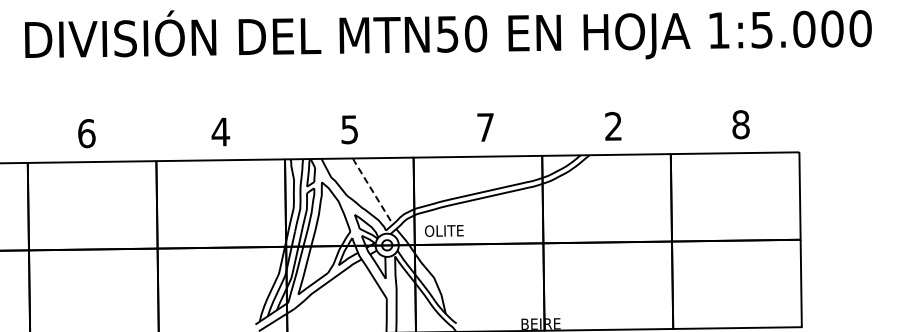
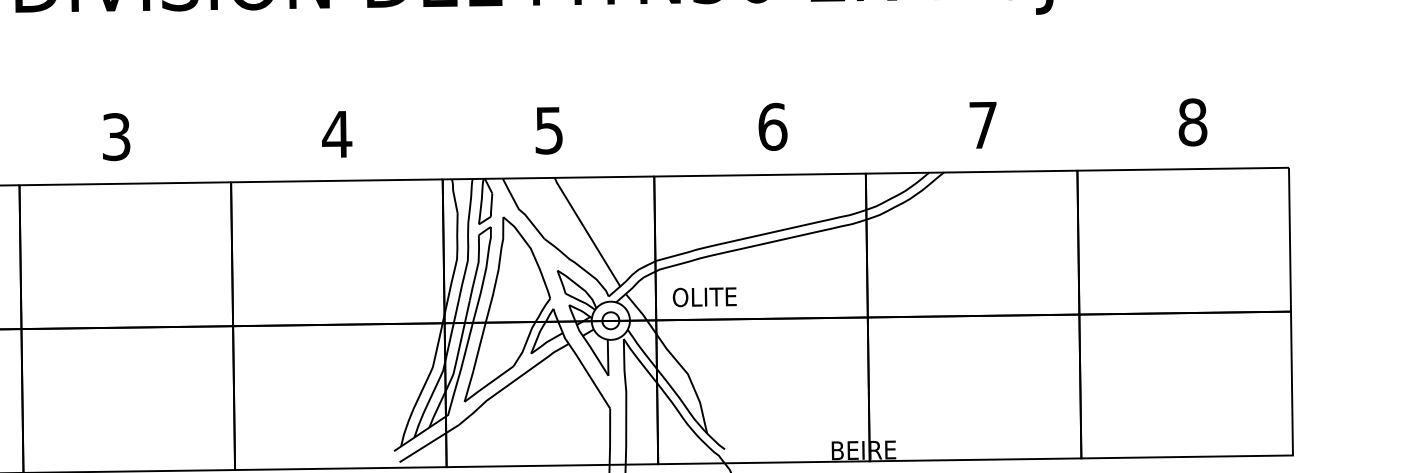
text: (613, 126) -> (983, 125), 2 -> 7
text: (485, 127) -> (772, 126), 7 -> 6
text: (86, 133) -> (116, 136), 6 -> 3
line: (372, 191) -> (586, 232), dashed -> solid

